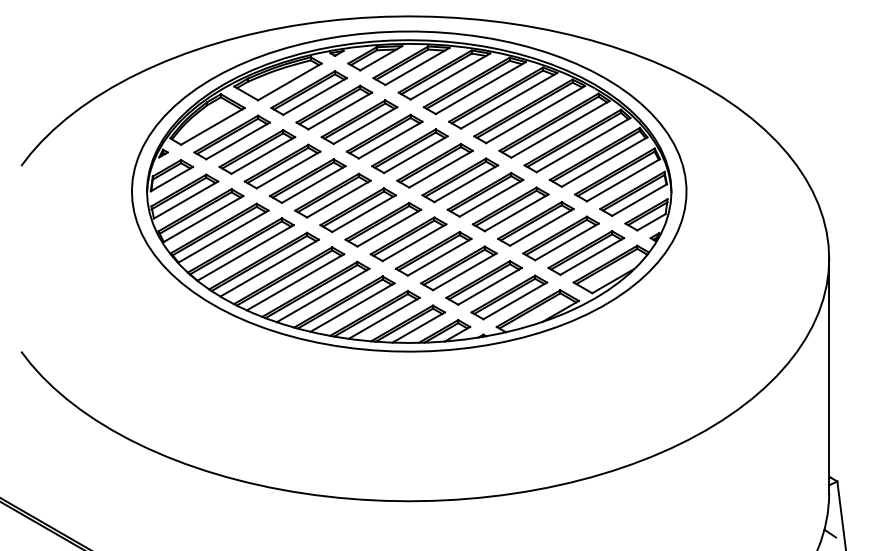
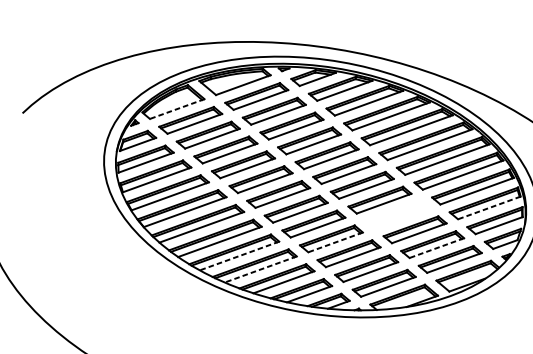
line: (212, 126) -> (176, 109), solid -> dashed
line: (623, 180) -> (489, 208), solid -> dashed
part: (510, 209) -> (397, 215), removed
line: (567, 241) -> (437, 247), solid -> dashed
line: (439, 257) -> (335, 242), solid -> dashed
line: (322, 295) -> (239, 255), solid -> dashed
line: (352, 307) -> (260, 269), solid -> dashed

